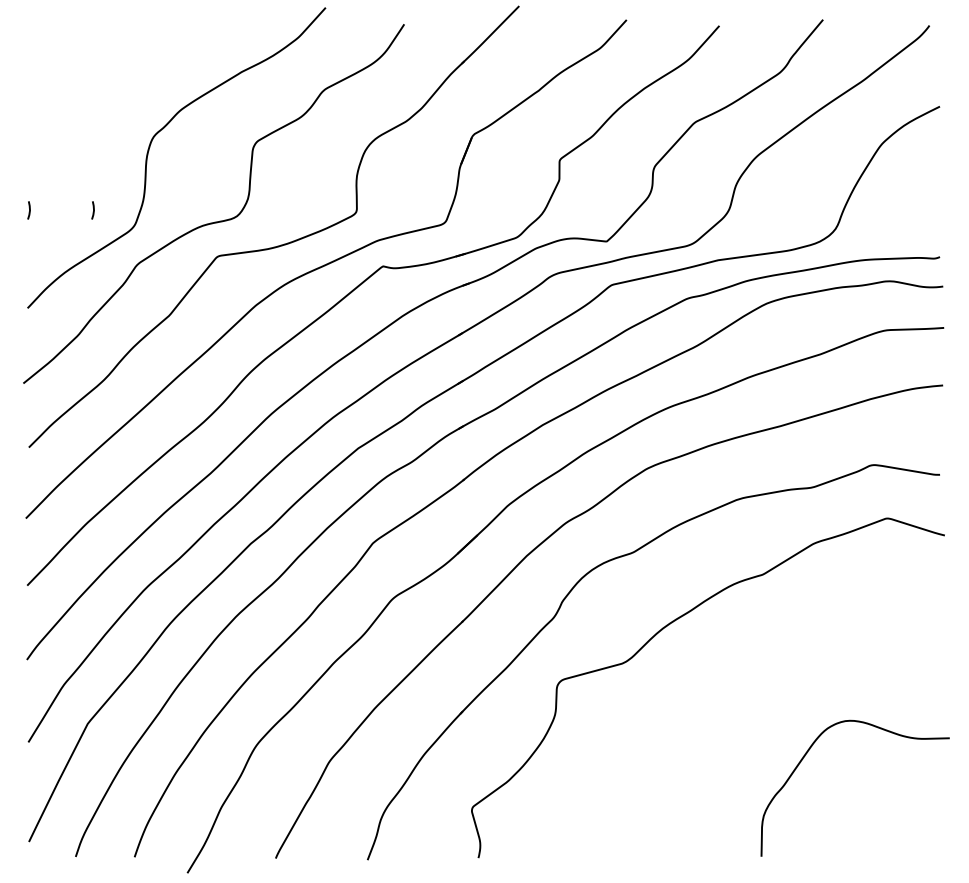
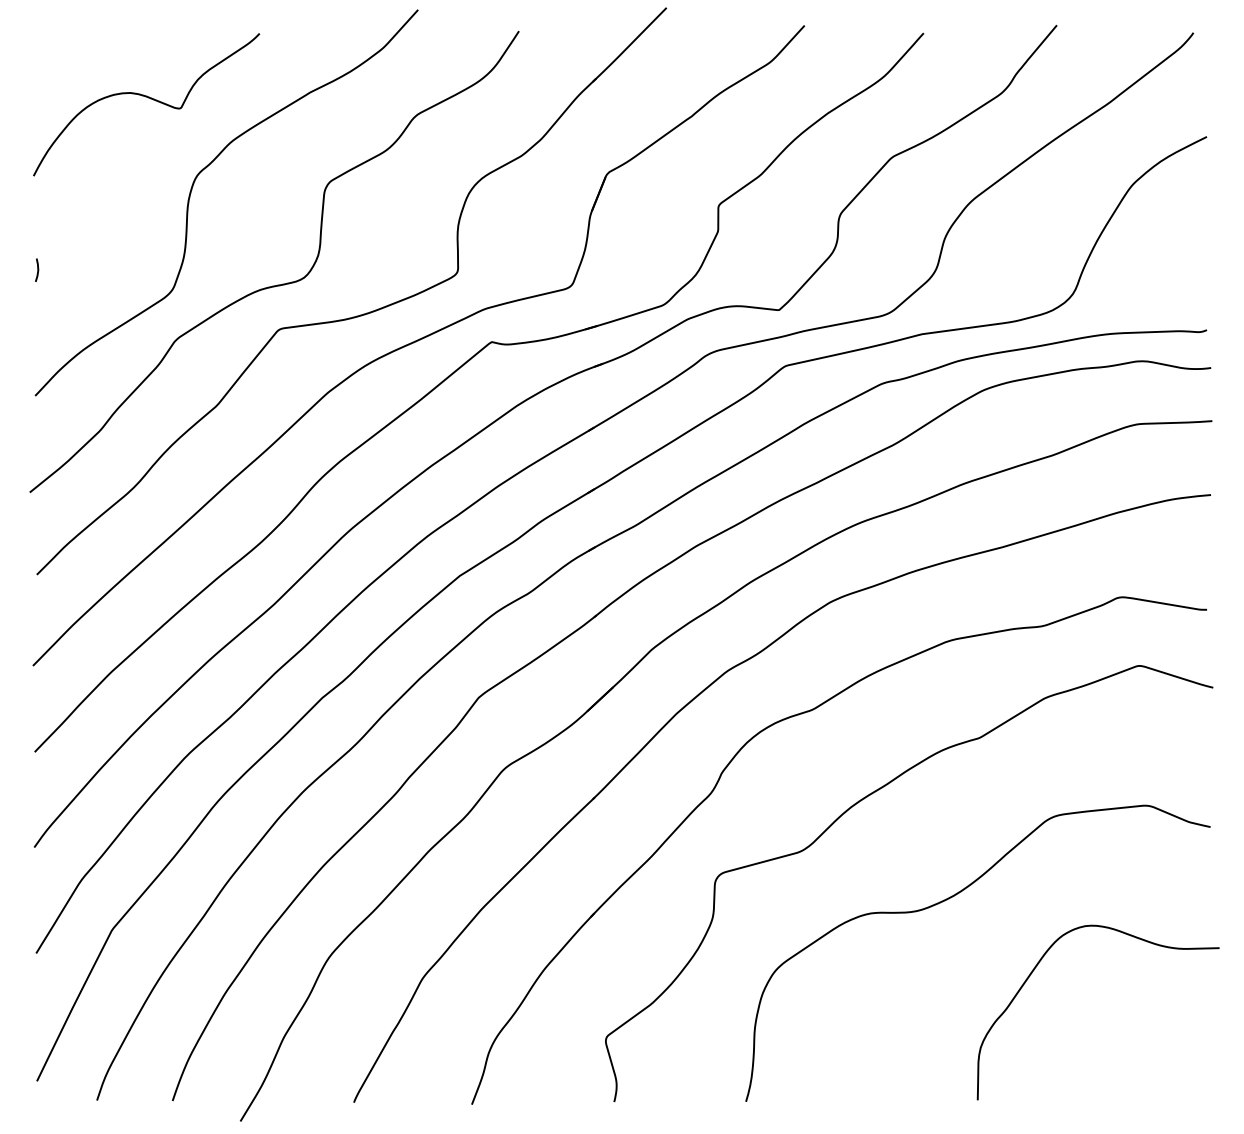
curve: (116, 77) -> (149, 99), added
line: (93, 210) -> (119, 270), removed
curve: (741, 699) -> (952, 898), added

